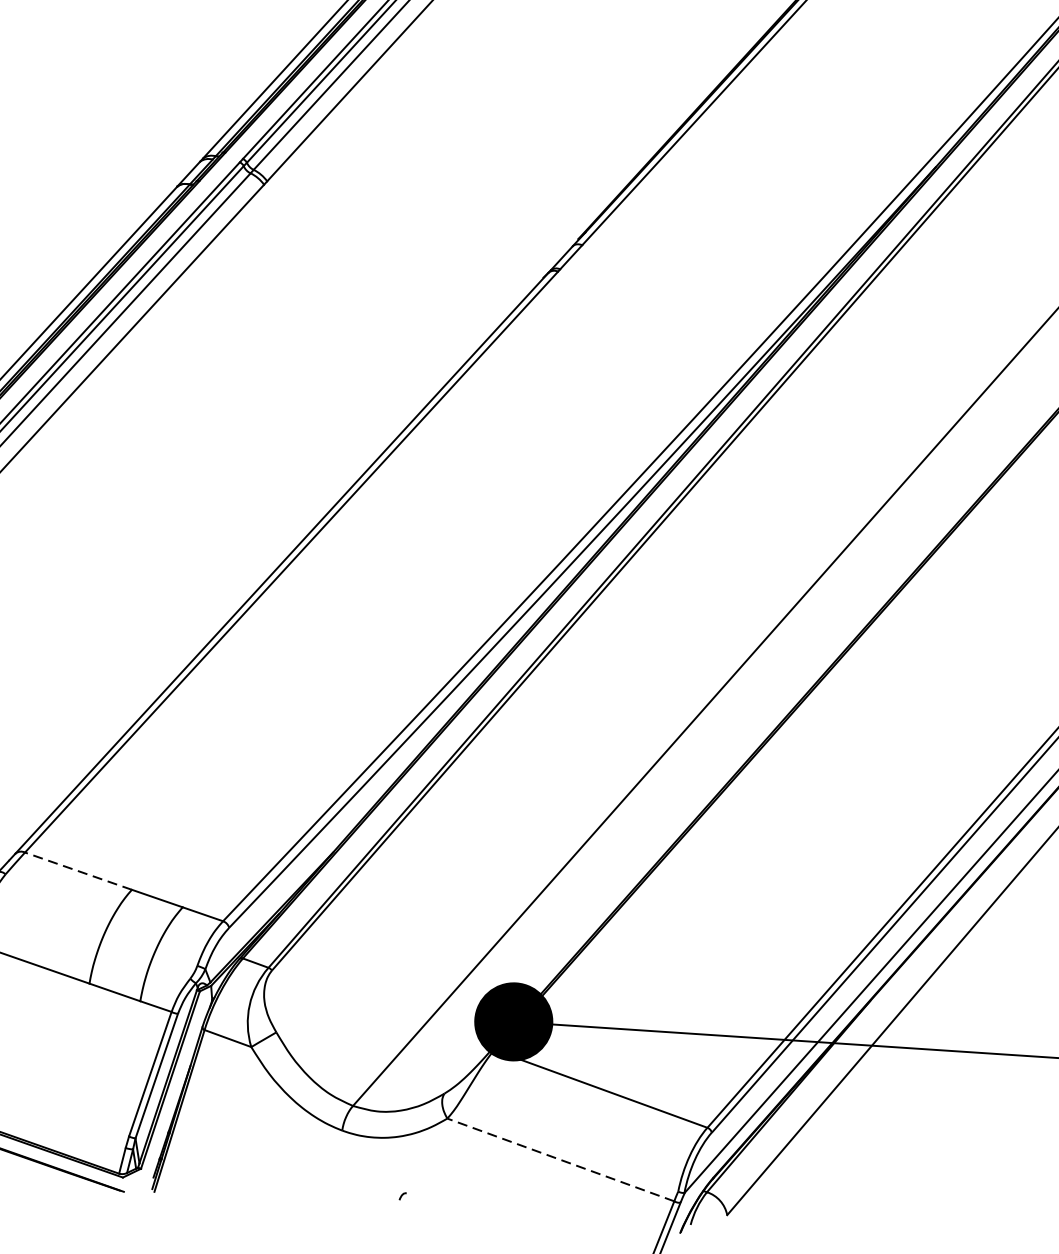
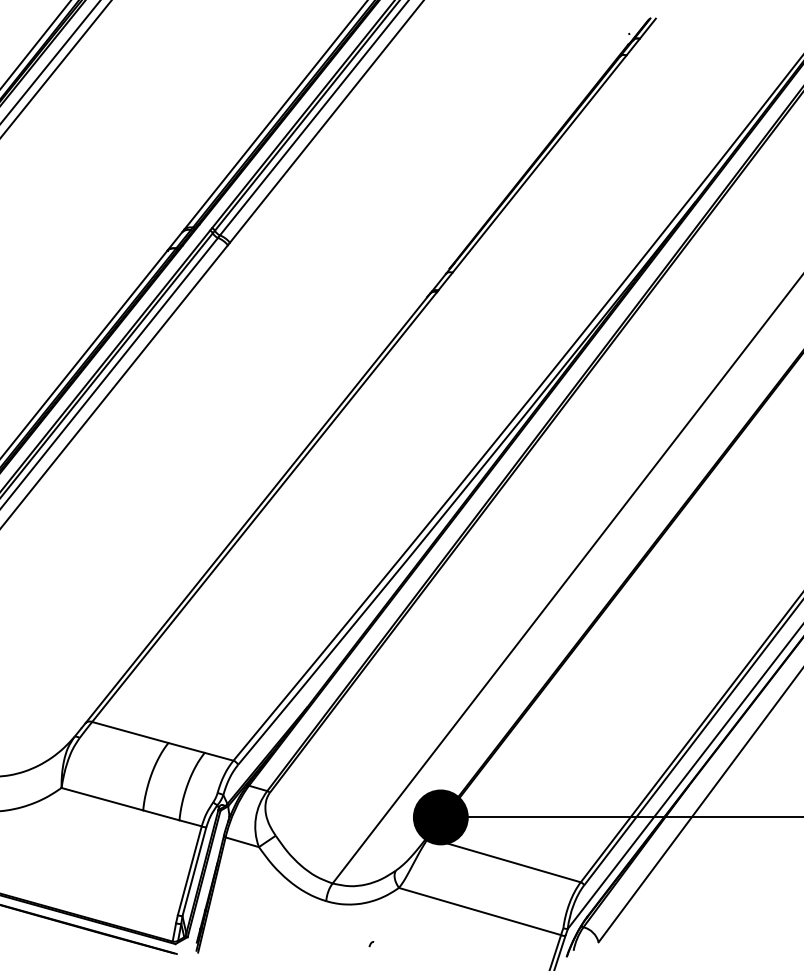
line: (78, 871) -> (130, 732), dashed -> solid
line: (560, 1159) -> (479, 911), dashed -> solid

